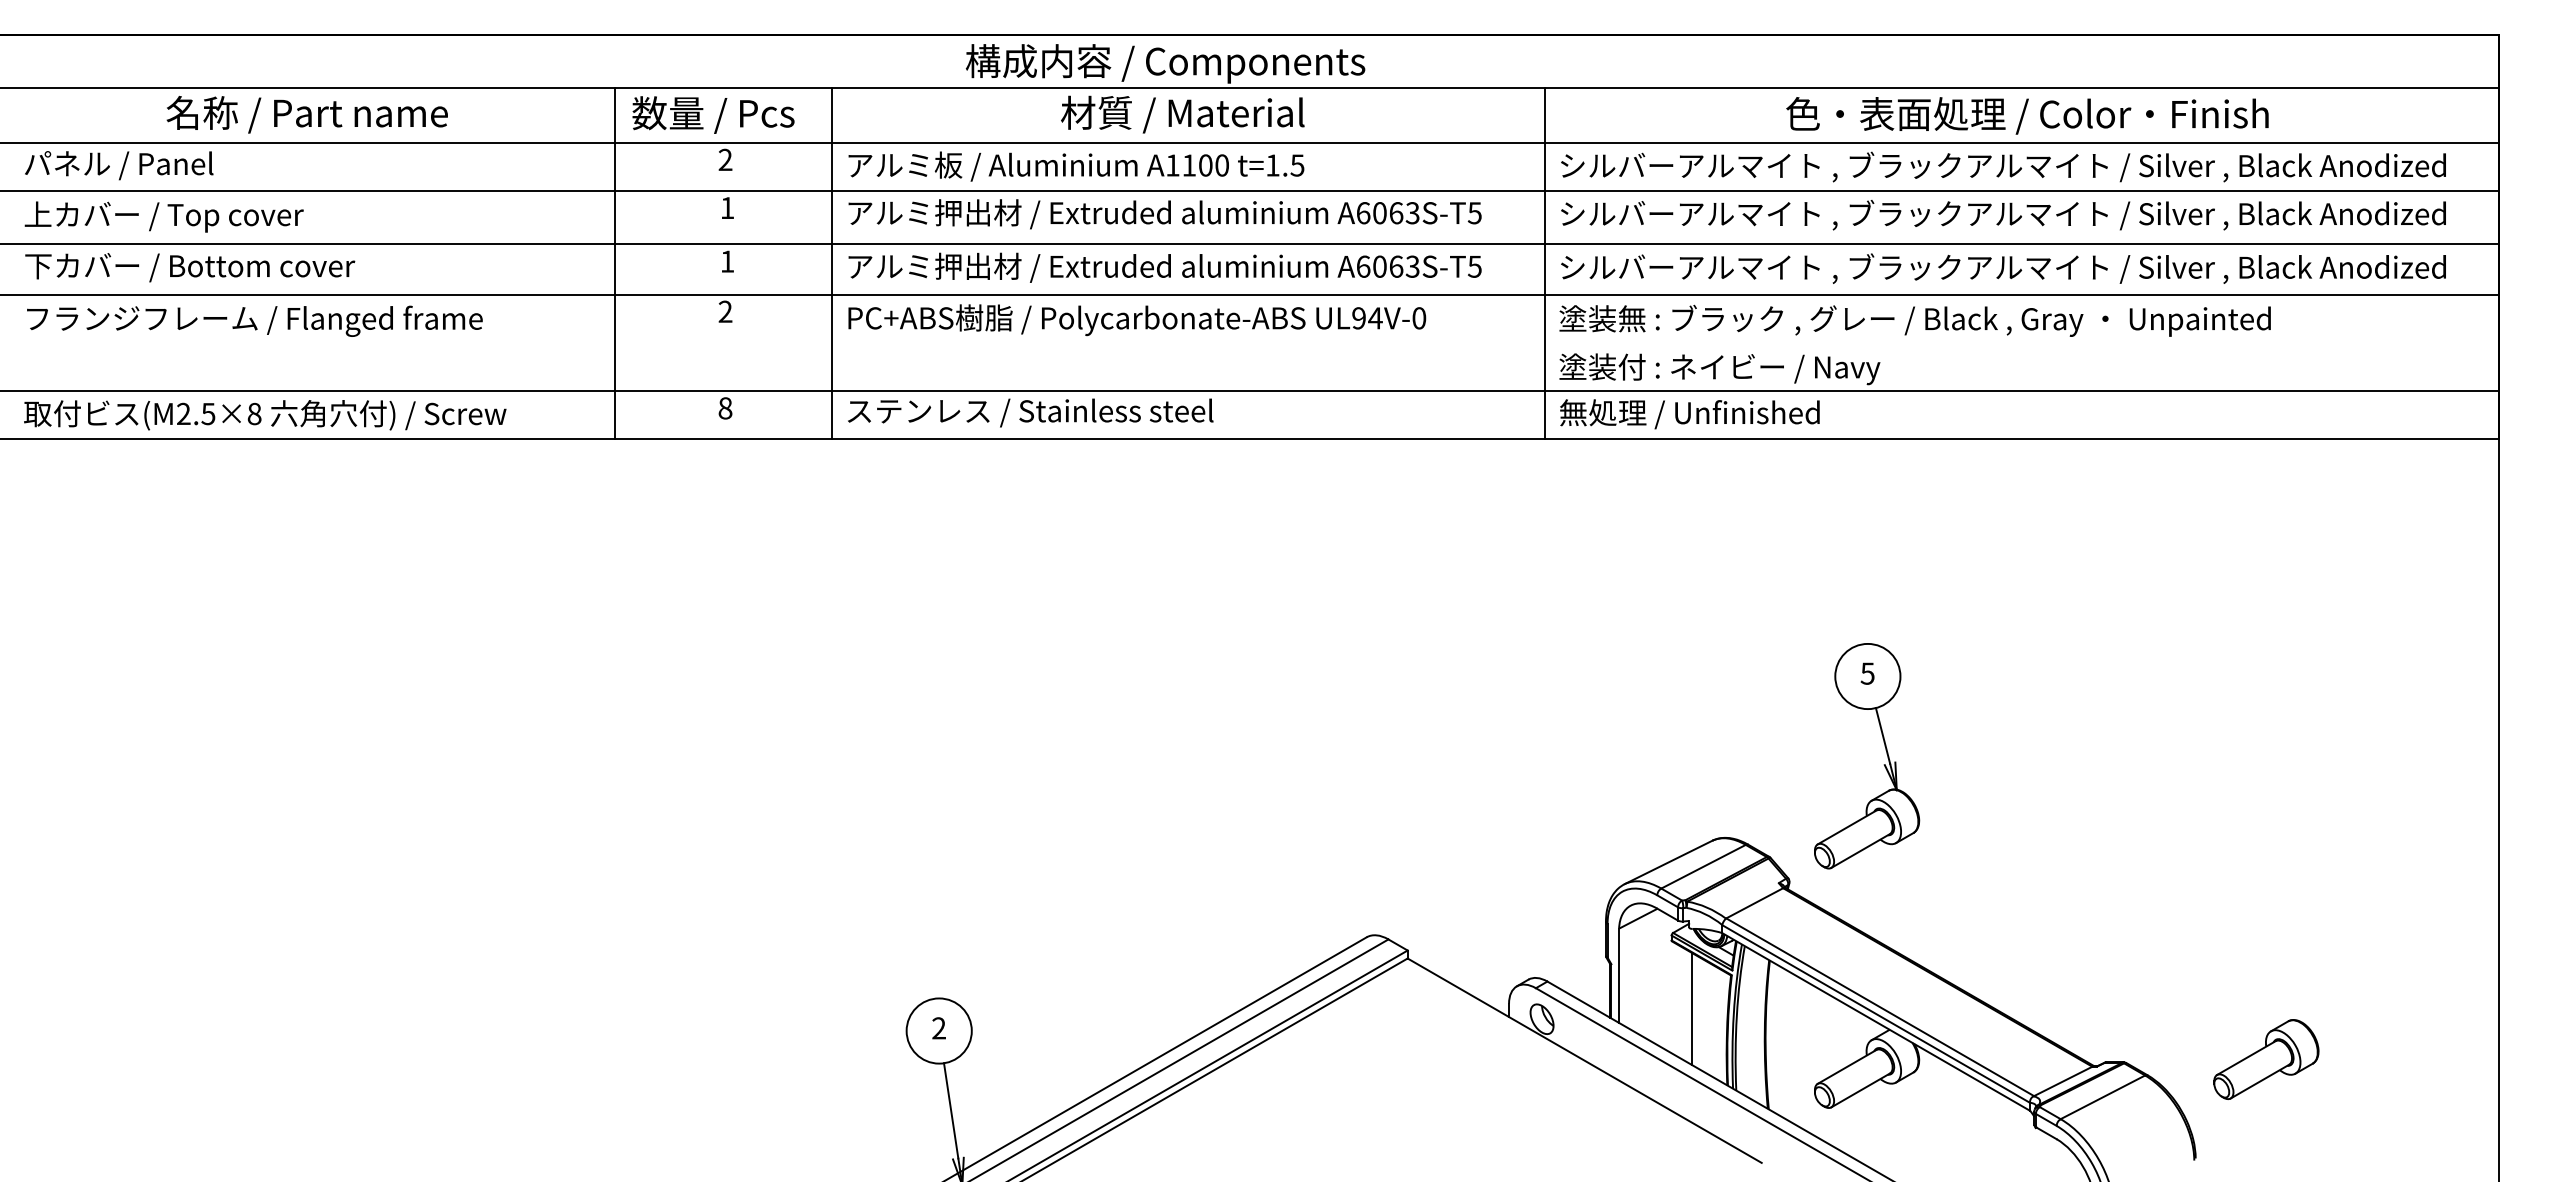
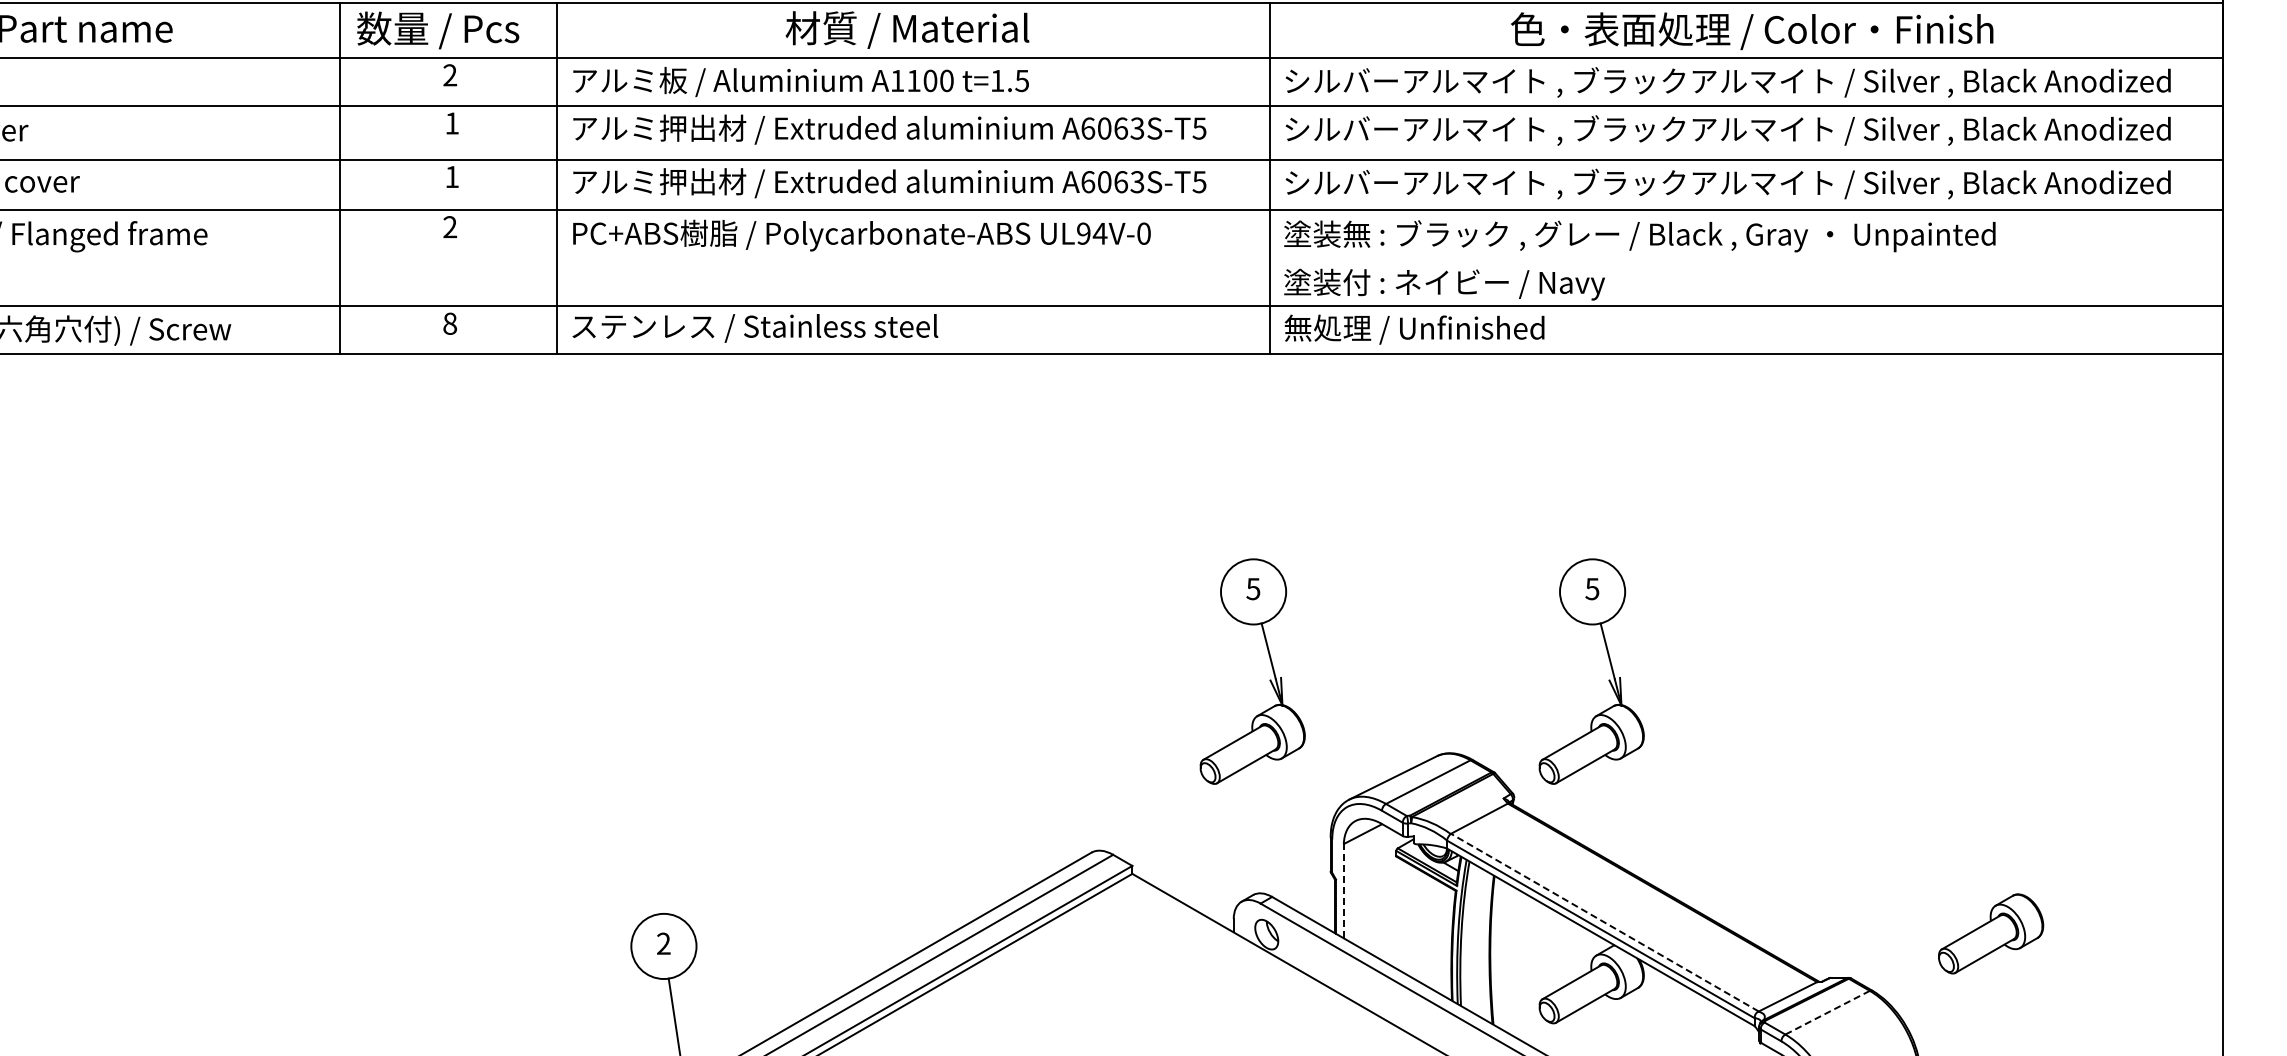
part: (1544, 764) -> (1269, 679), added
line: (1619, 975) -> (1344, 890), solid -> dashed
line: (1880, 1007) -> (1605, 922), solid -> dashed
line: (1691, 1008) -> (1416, 923), removed
part: (2266, 1059) -> (1991, 933), moved
line: (2102, 1097) -> (1827, 1012), solid -> dashed

